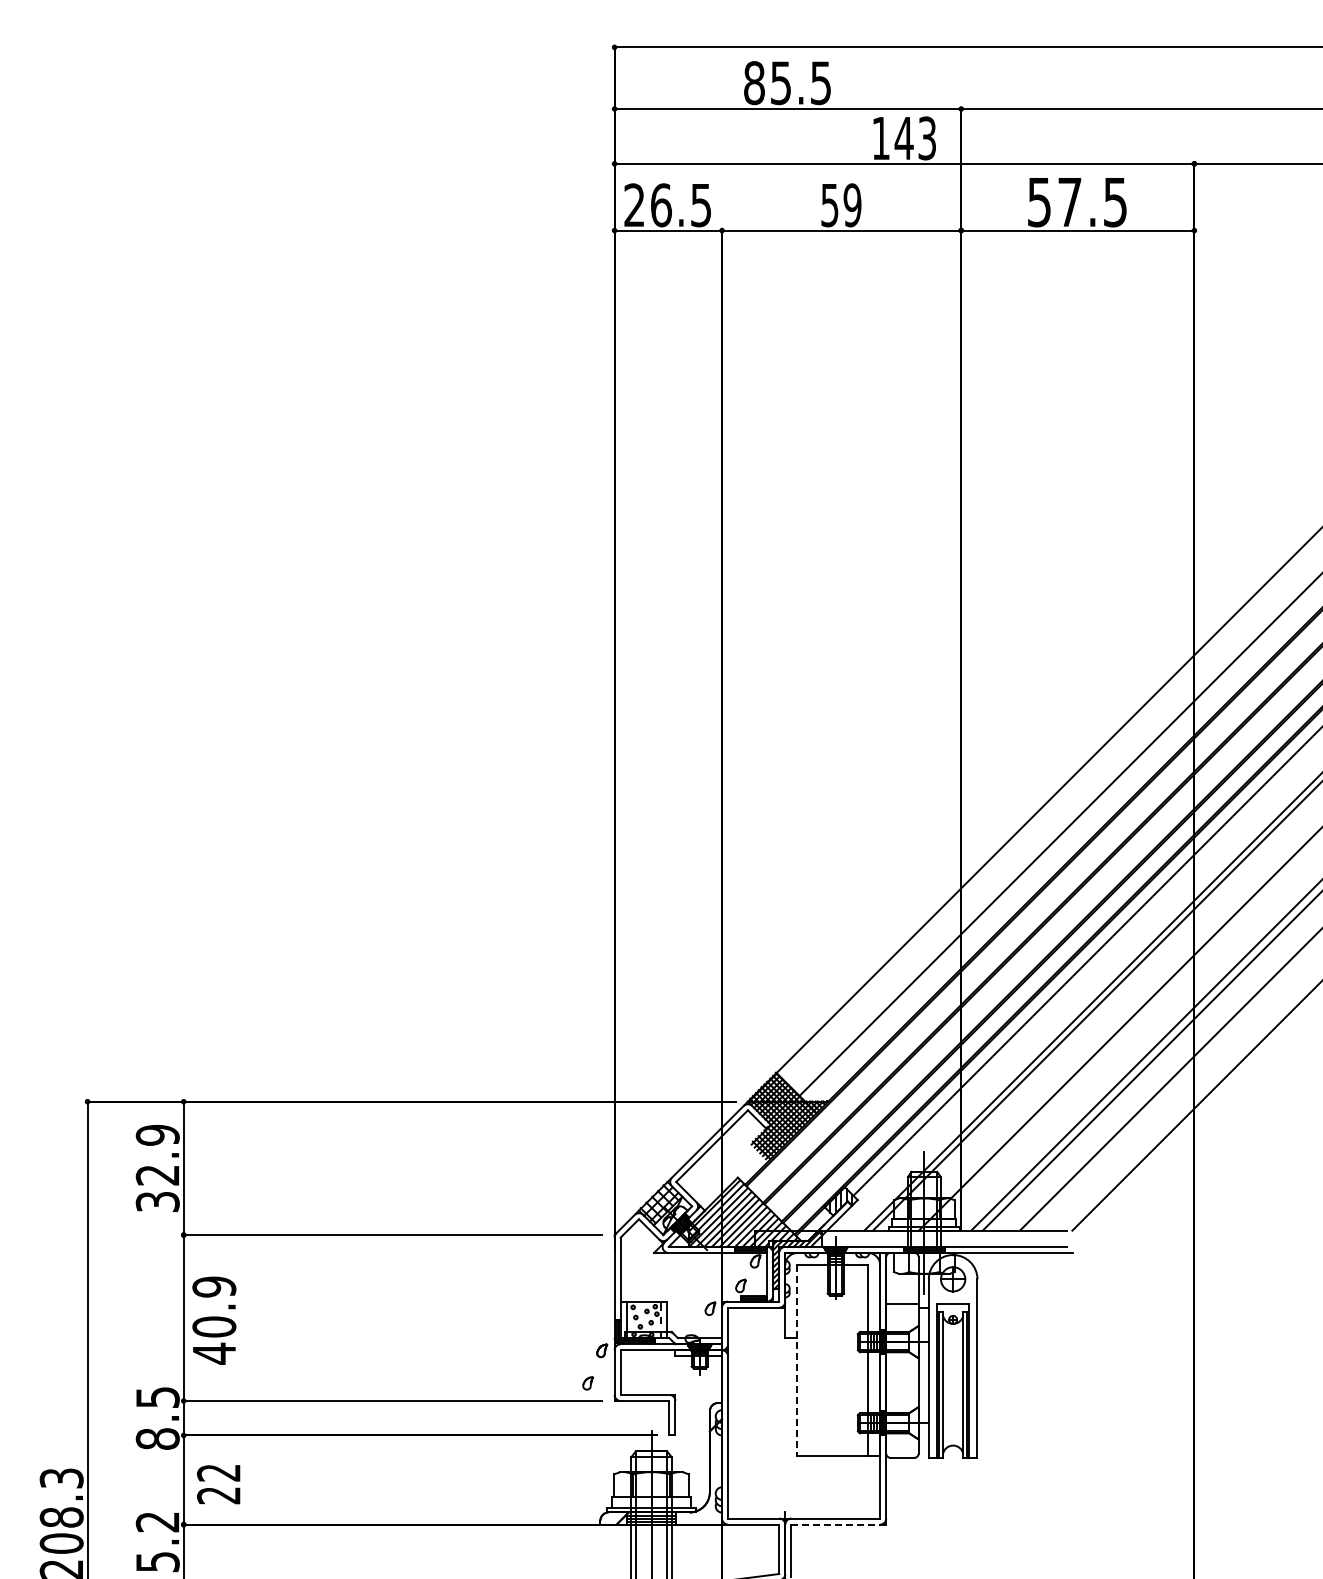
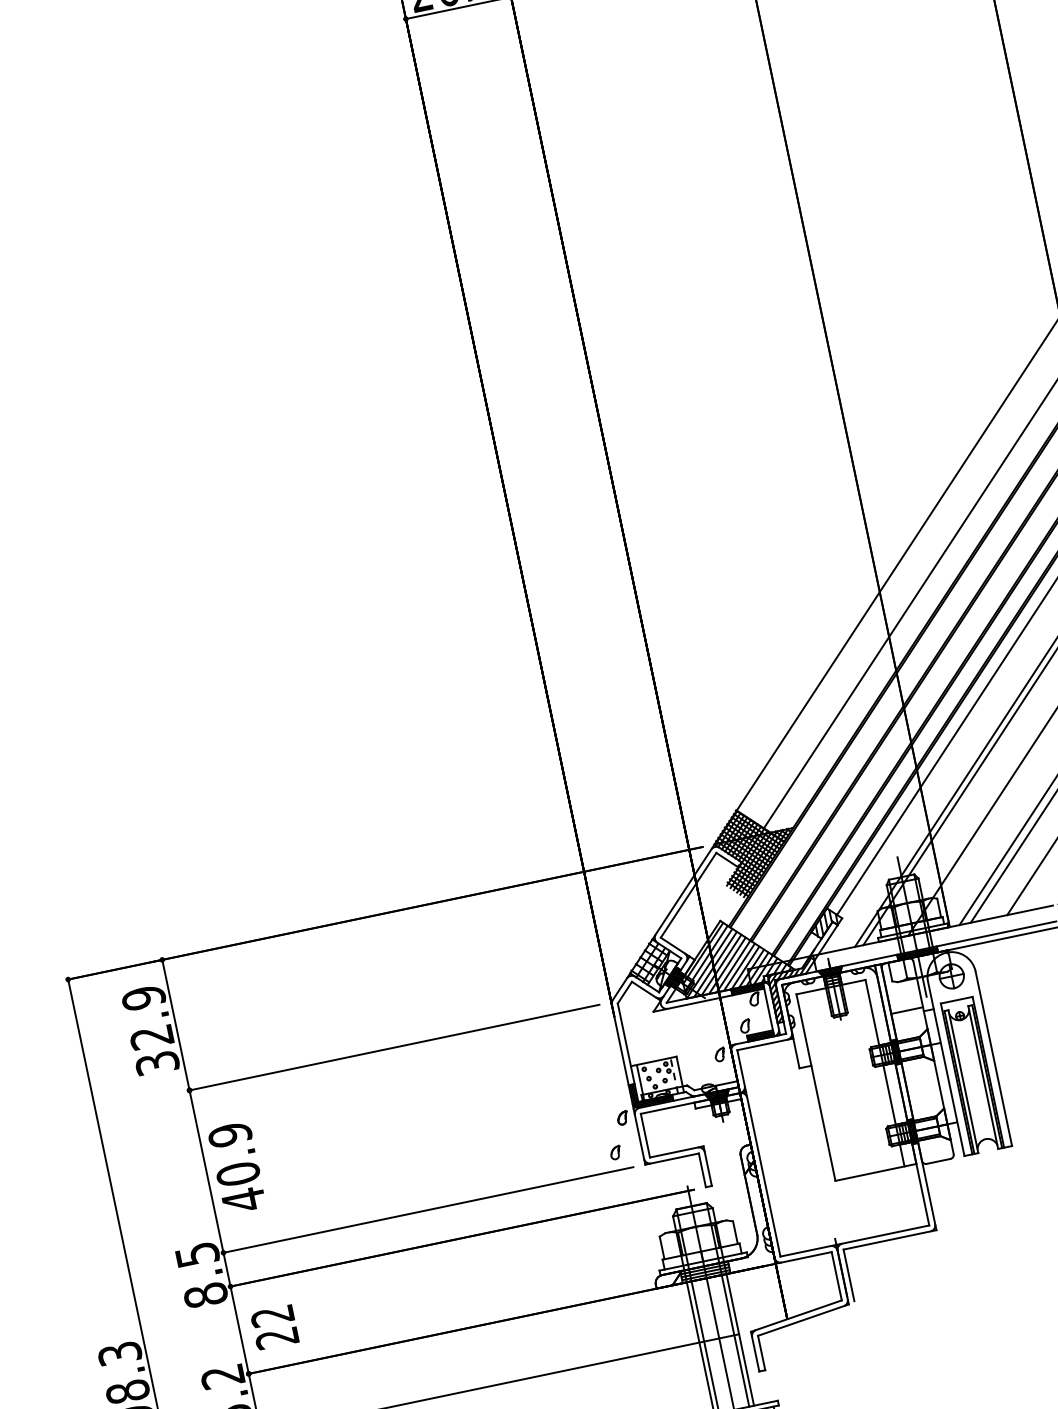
line: (797, 1360) -> (816, 1087), dashed -> solid
line: (839, 1524) -> (890, 1239), dashed -> solid

